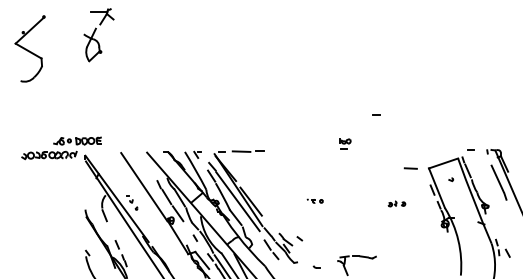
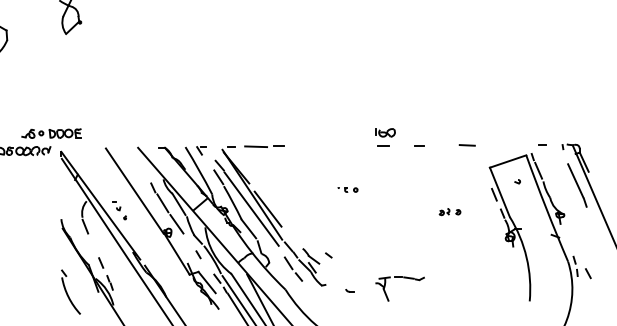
line: (376, 114) -> (419, 145), moved
part: (345, 143) -> (385, 136), size x1.43
line: (410, 168) -> (466, 145), moved
part: (314, 200) -> (347, 188), moved

